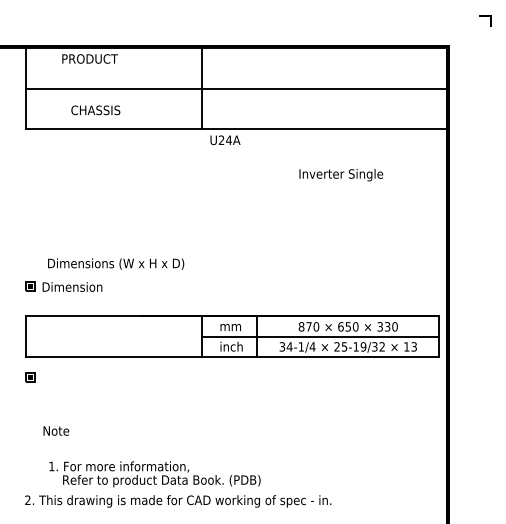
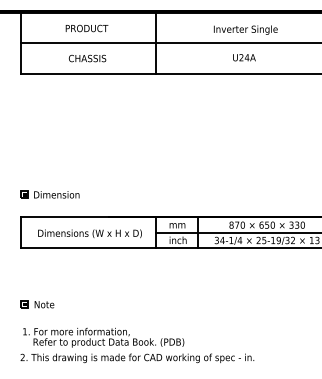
text: (89, 58) -> (86, 28), moved
text: (95, 110) -> (87, 58), moved
text: (225, 140) -> (244, 57), moved
text: (341, 175) -> (245, 30), moved
text: (116, 263) -> (90, 233), moved
part: (30, 377) -> (24, 304), moved
text: (154, 474) -> (103, 337), moved

